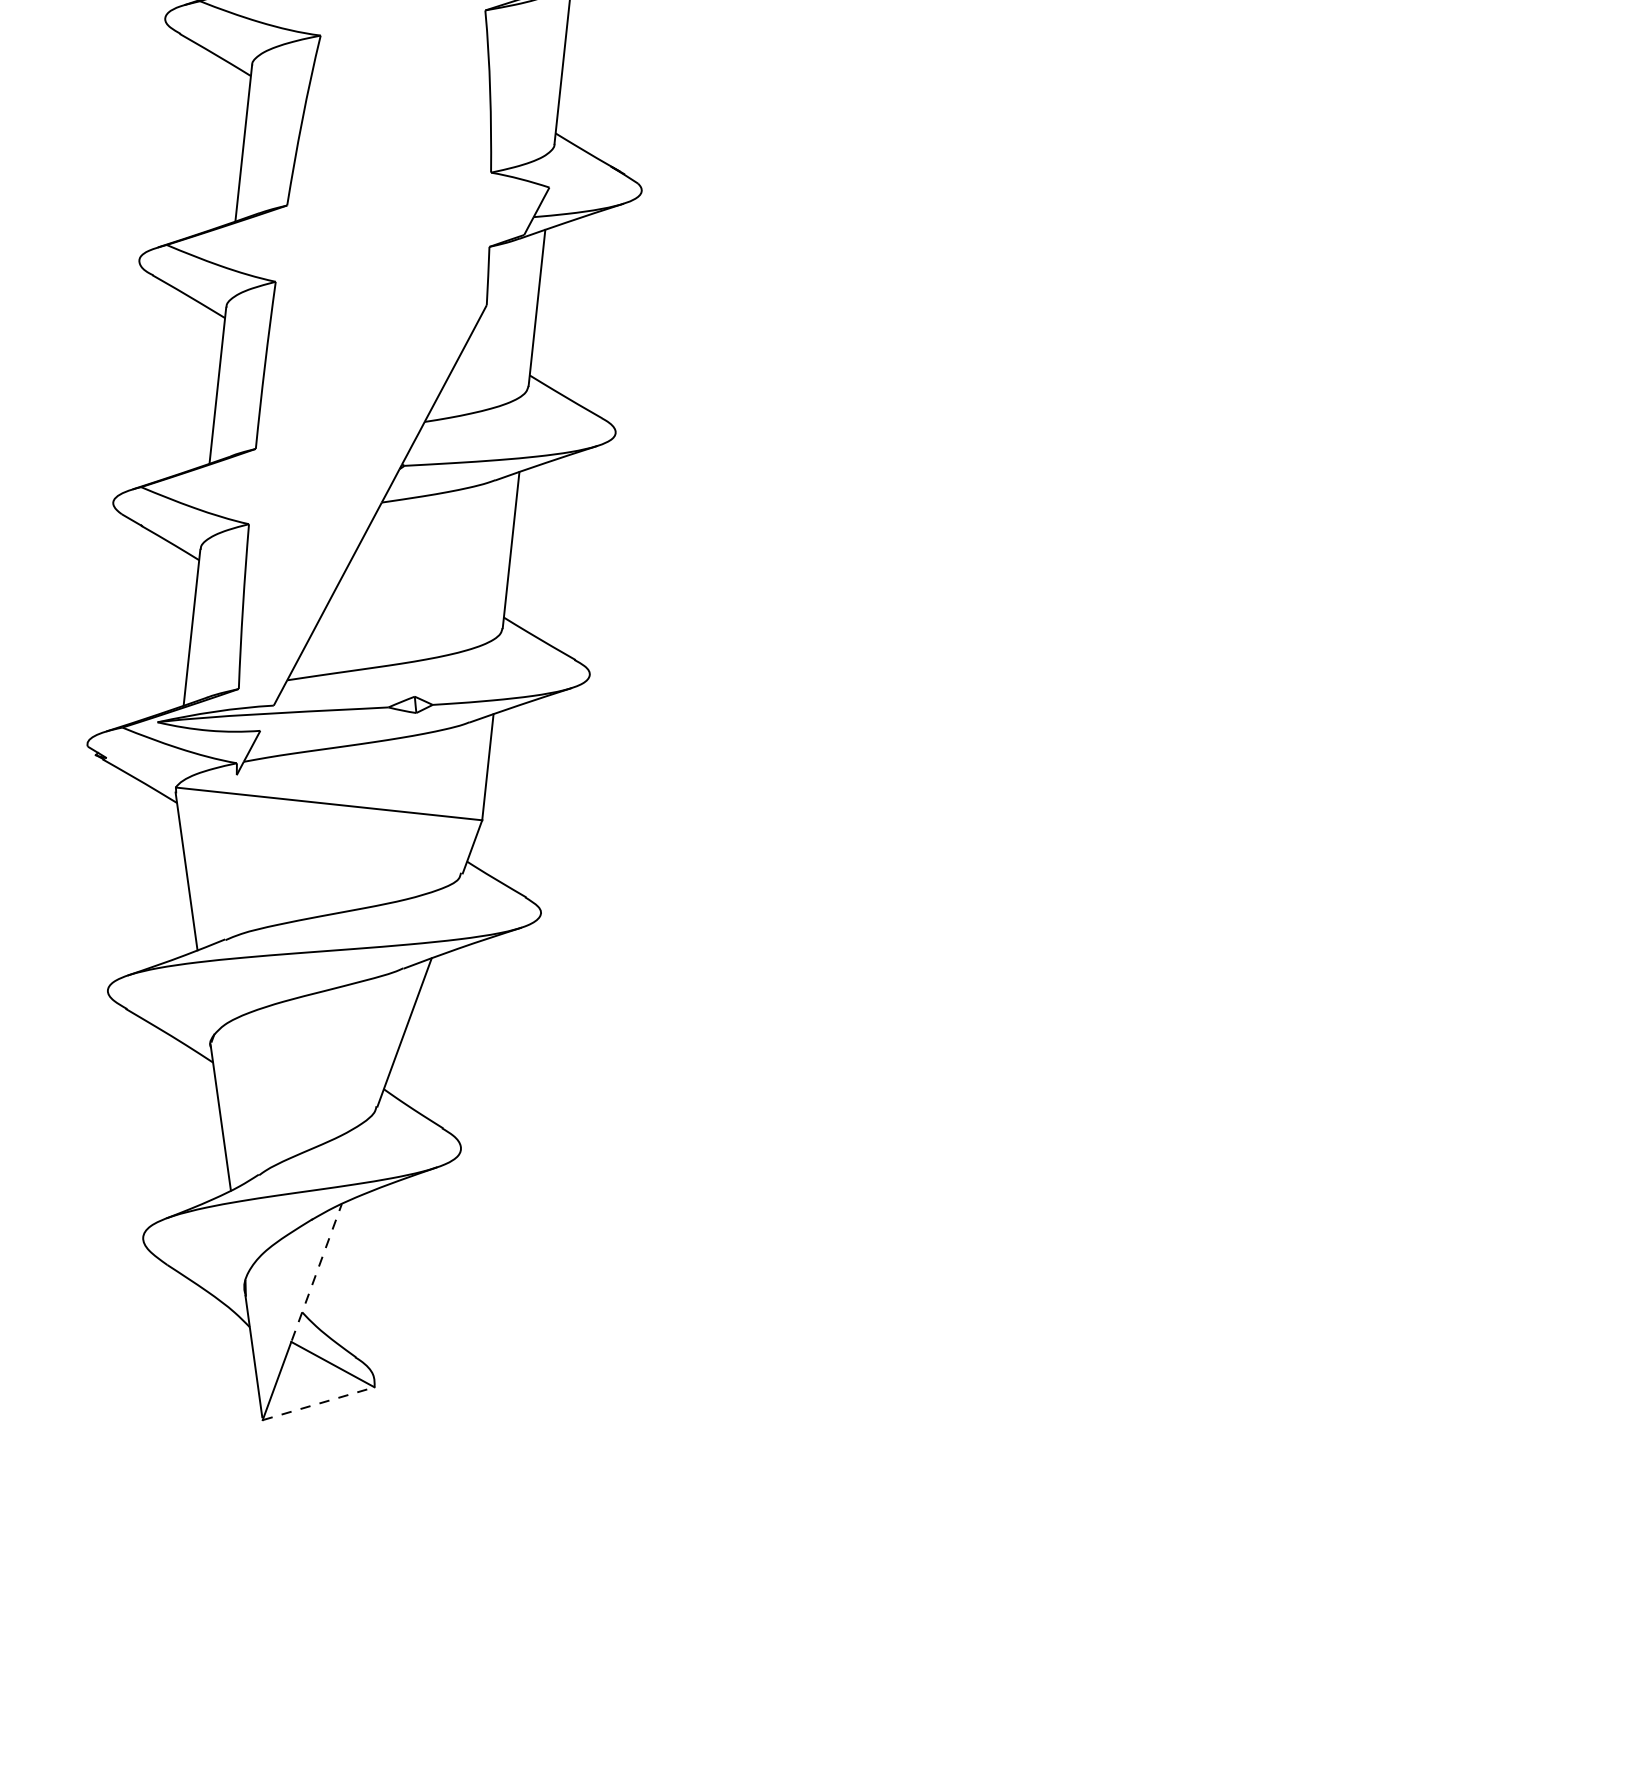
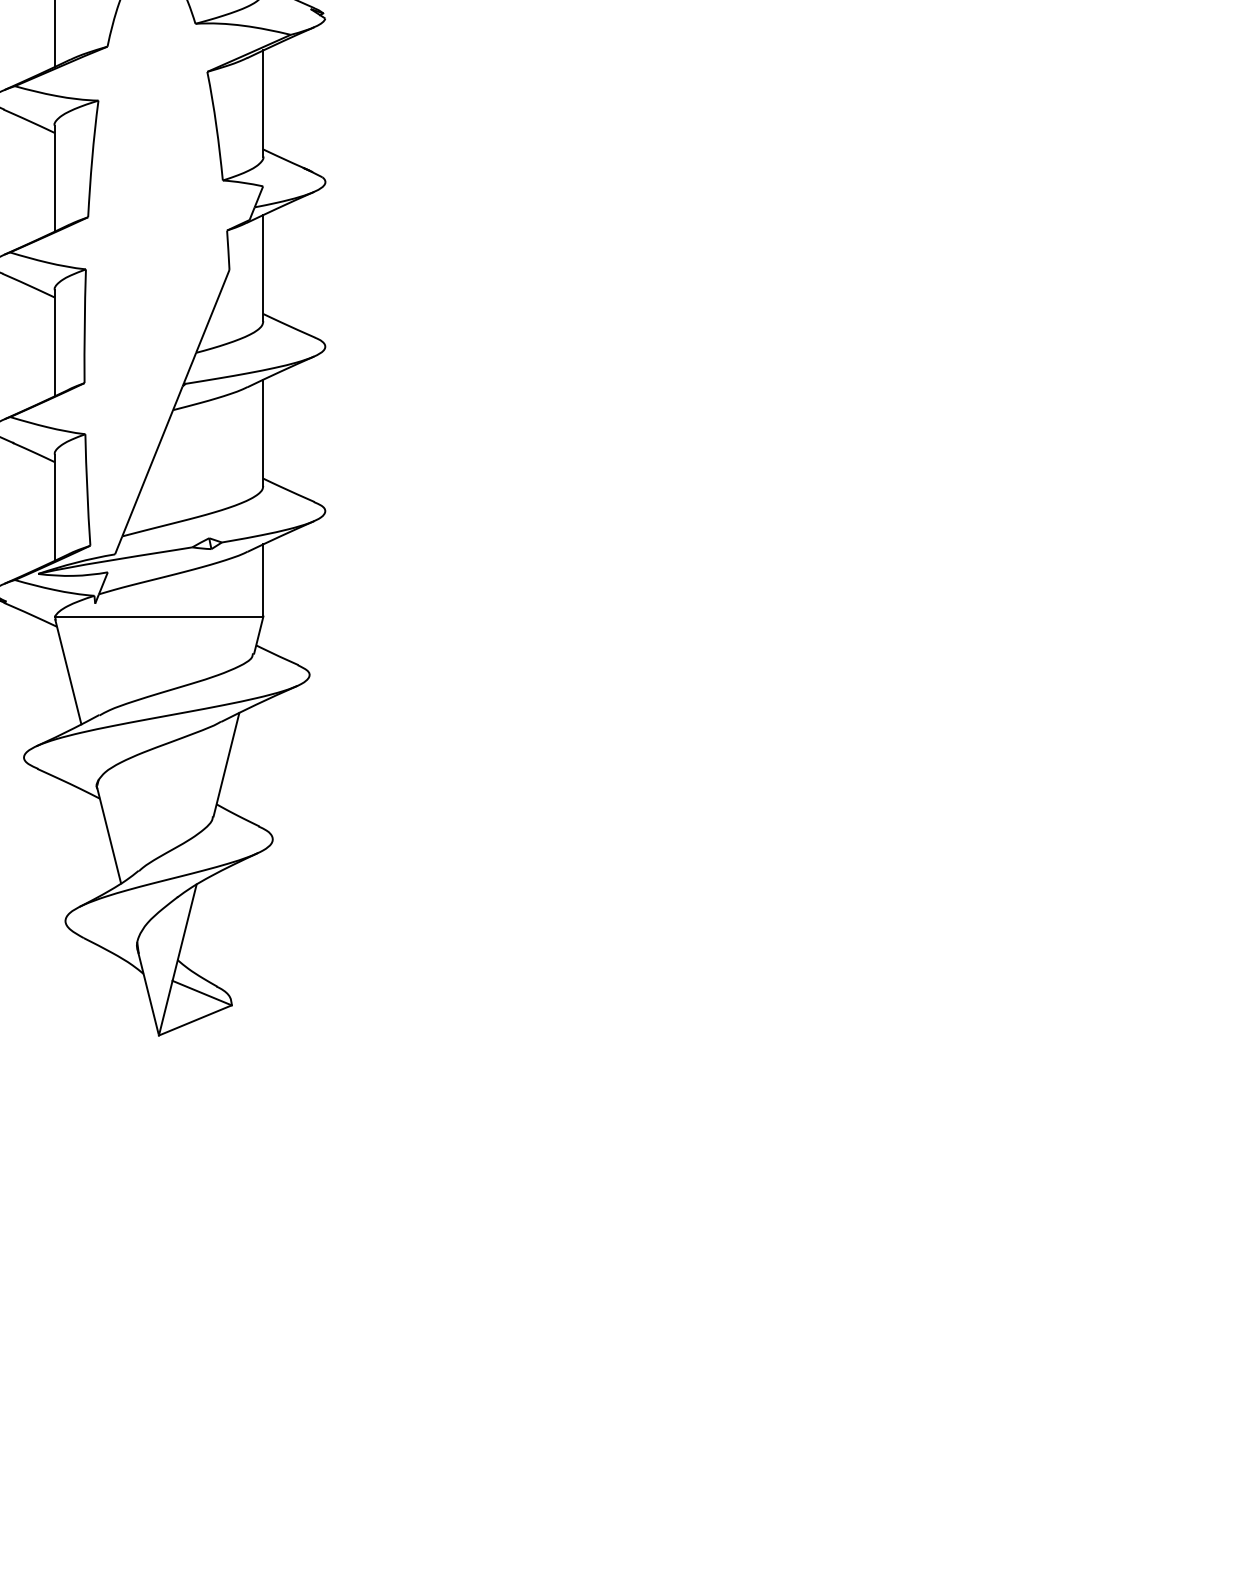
line: (316, 1271) -> (184, 931), dashed -> solid
line: (318, 1403) -> (195, 1020), dashed -> solid

